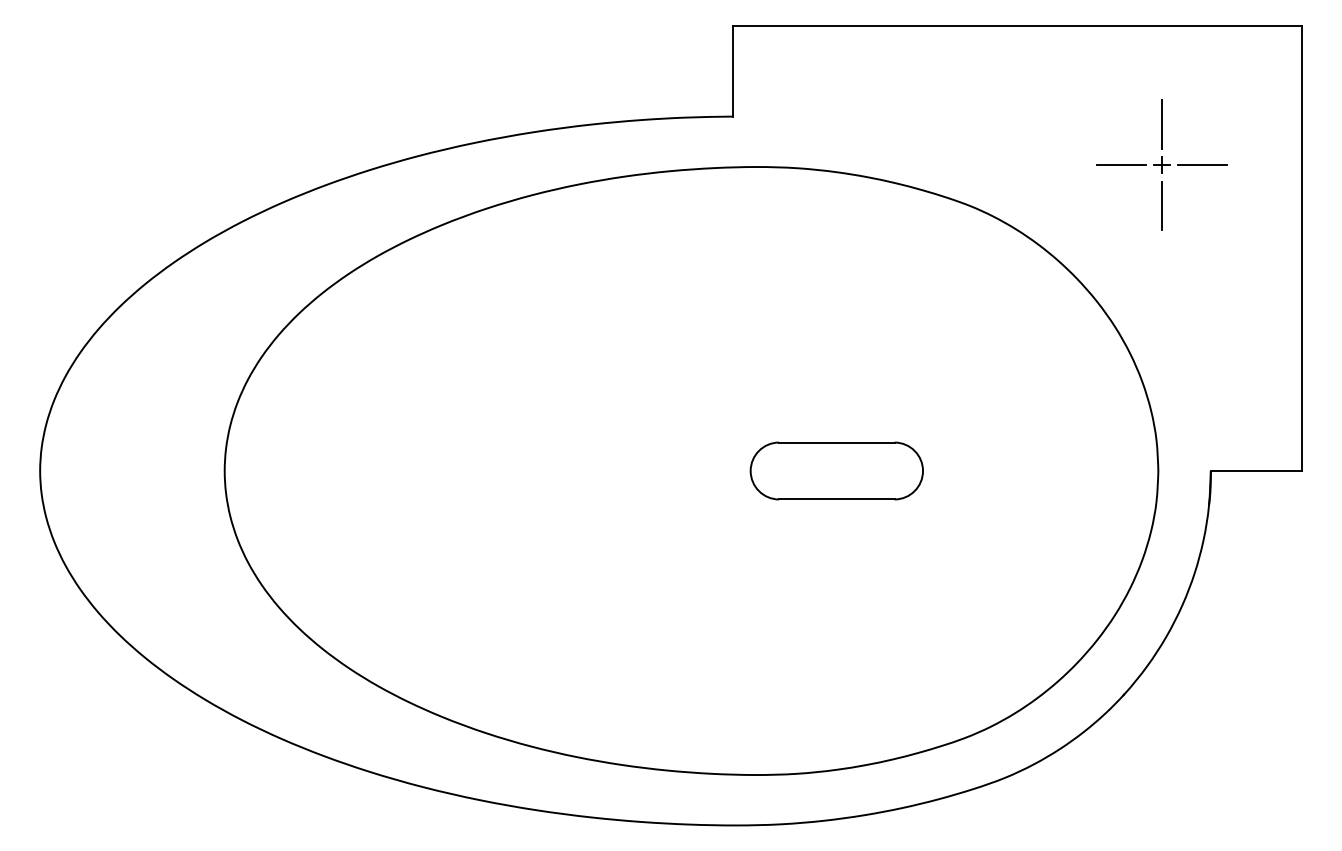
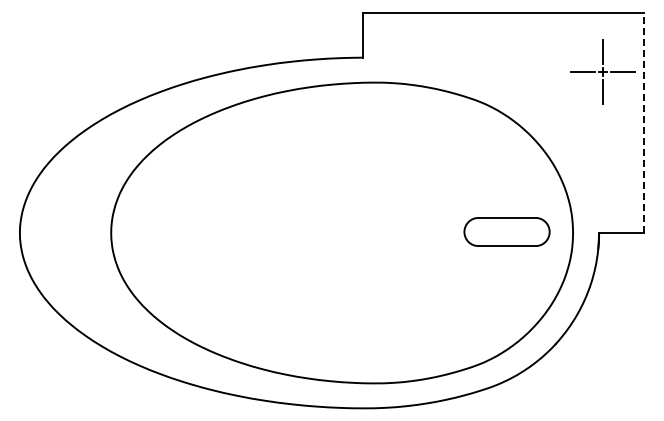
part: (1161, 164) -> (602, 71), moved
line: (1302, 247) -> (644, 122), solid -> dashed
part: (835, 469) -> (506, 231), moved

